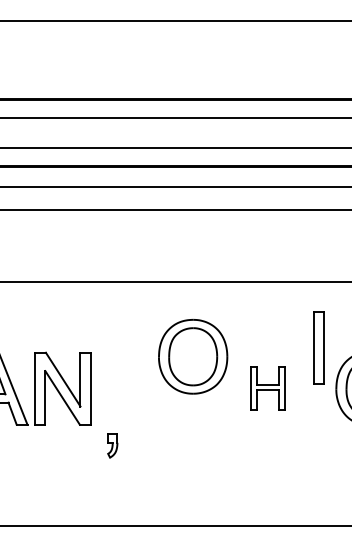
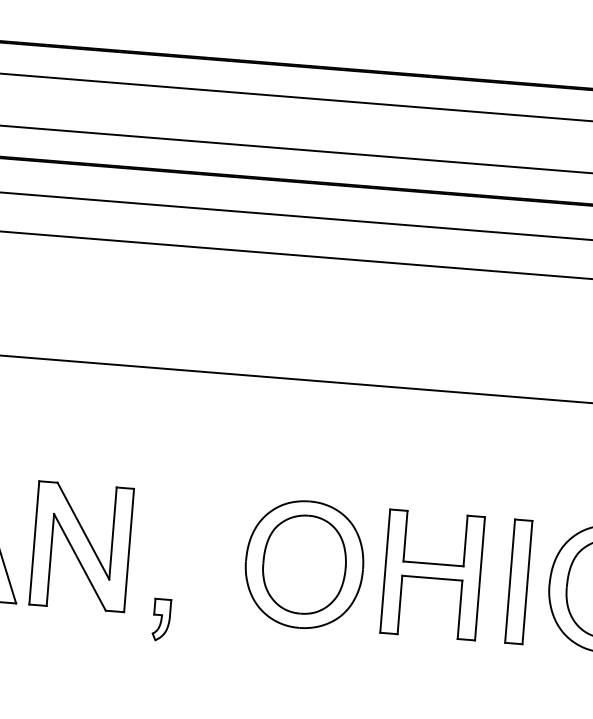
part: (318, 347) -> (517, 581), moved
part: (193, 356) -> (305, 564), moved
part: (267, 388) -> (431, 574), size x1.67
part: (112, 445) -> (161, 619), moved

